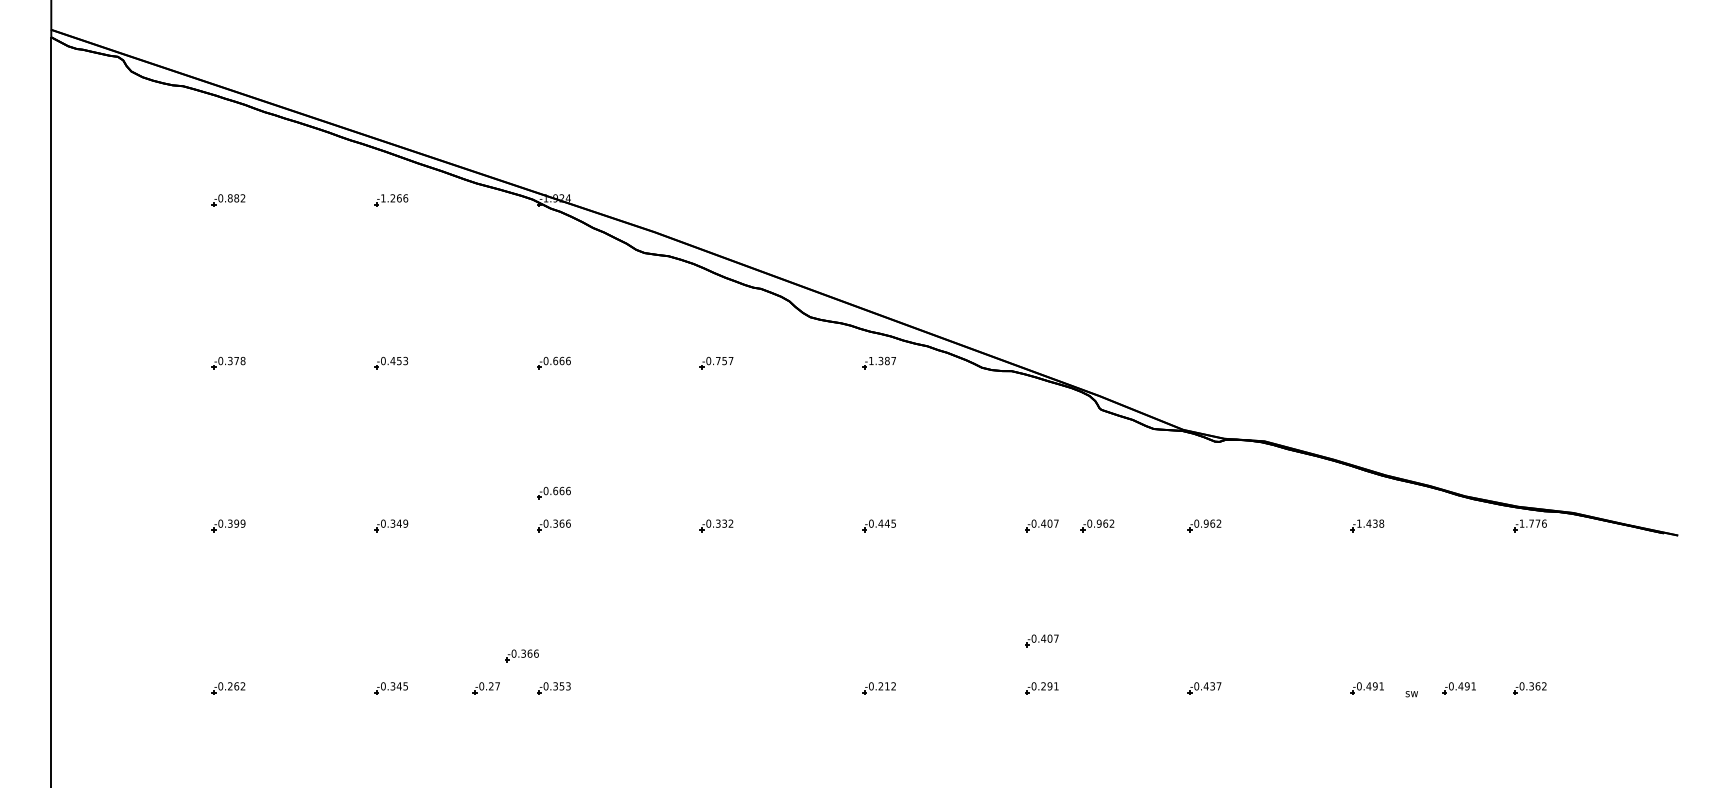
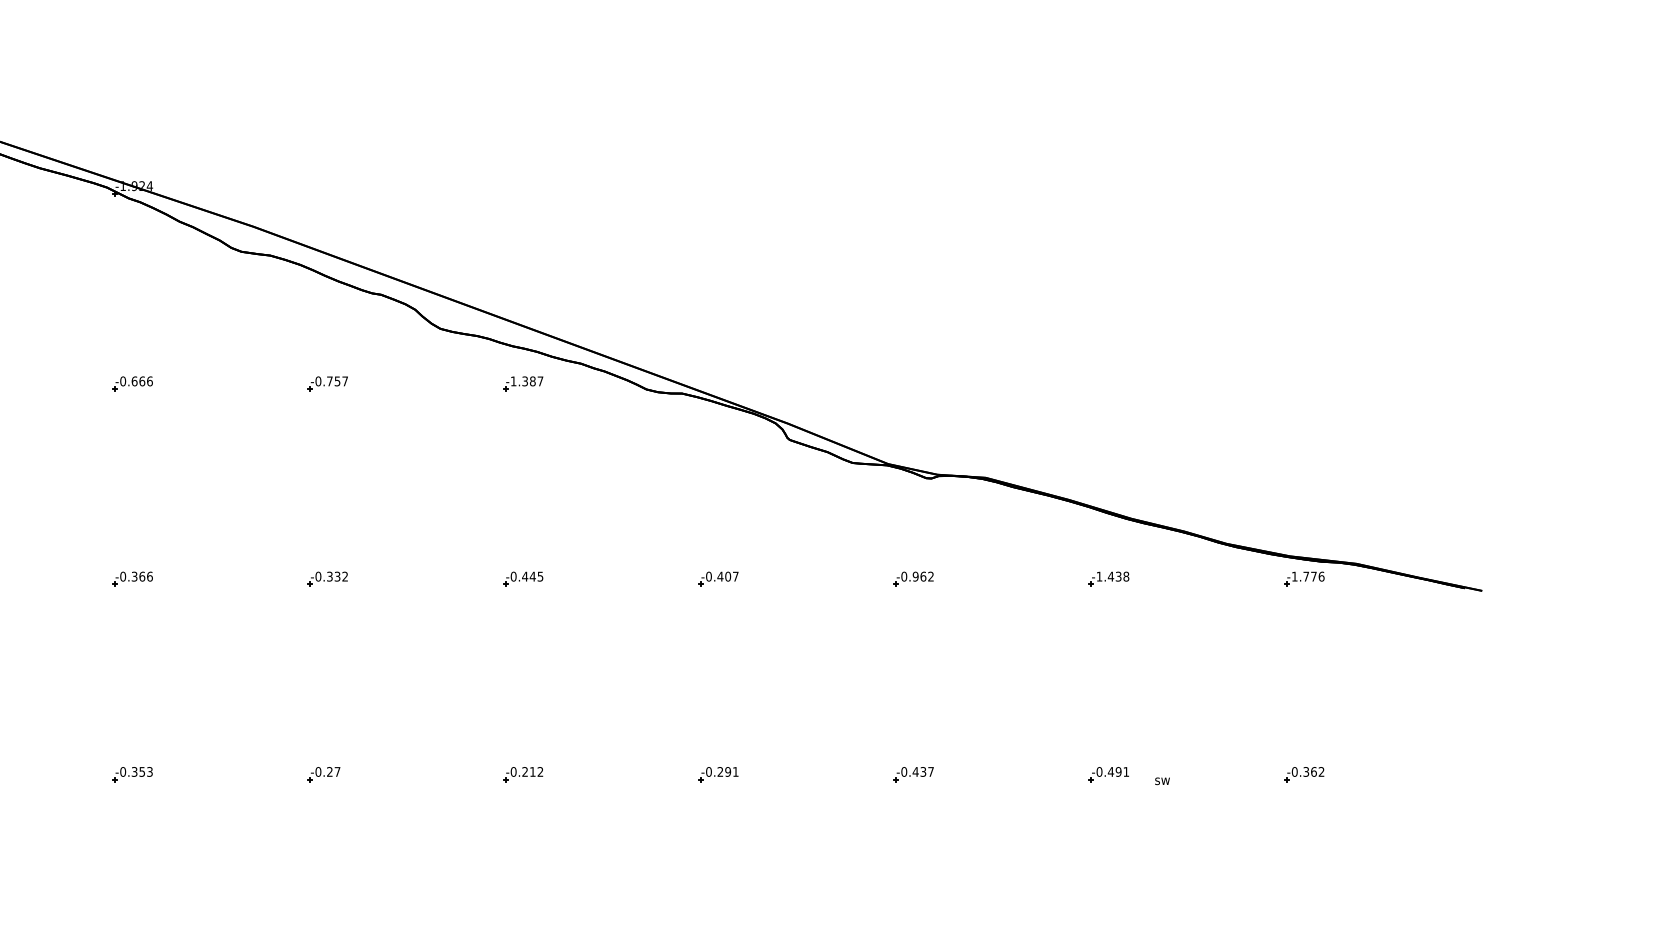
part: (553, 492) -> (132, 539), removed
part: (1097, 525) -> (785, 578), removed
part: (1041, 640) -> (717, 716), removed
part: (521, 655) -> (93, 734), removed
part: (485, 688) -> (322, 774), moved
part: (1458, 688) -> (1218, 774), removed

